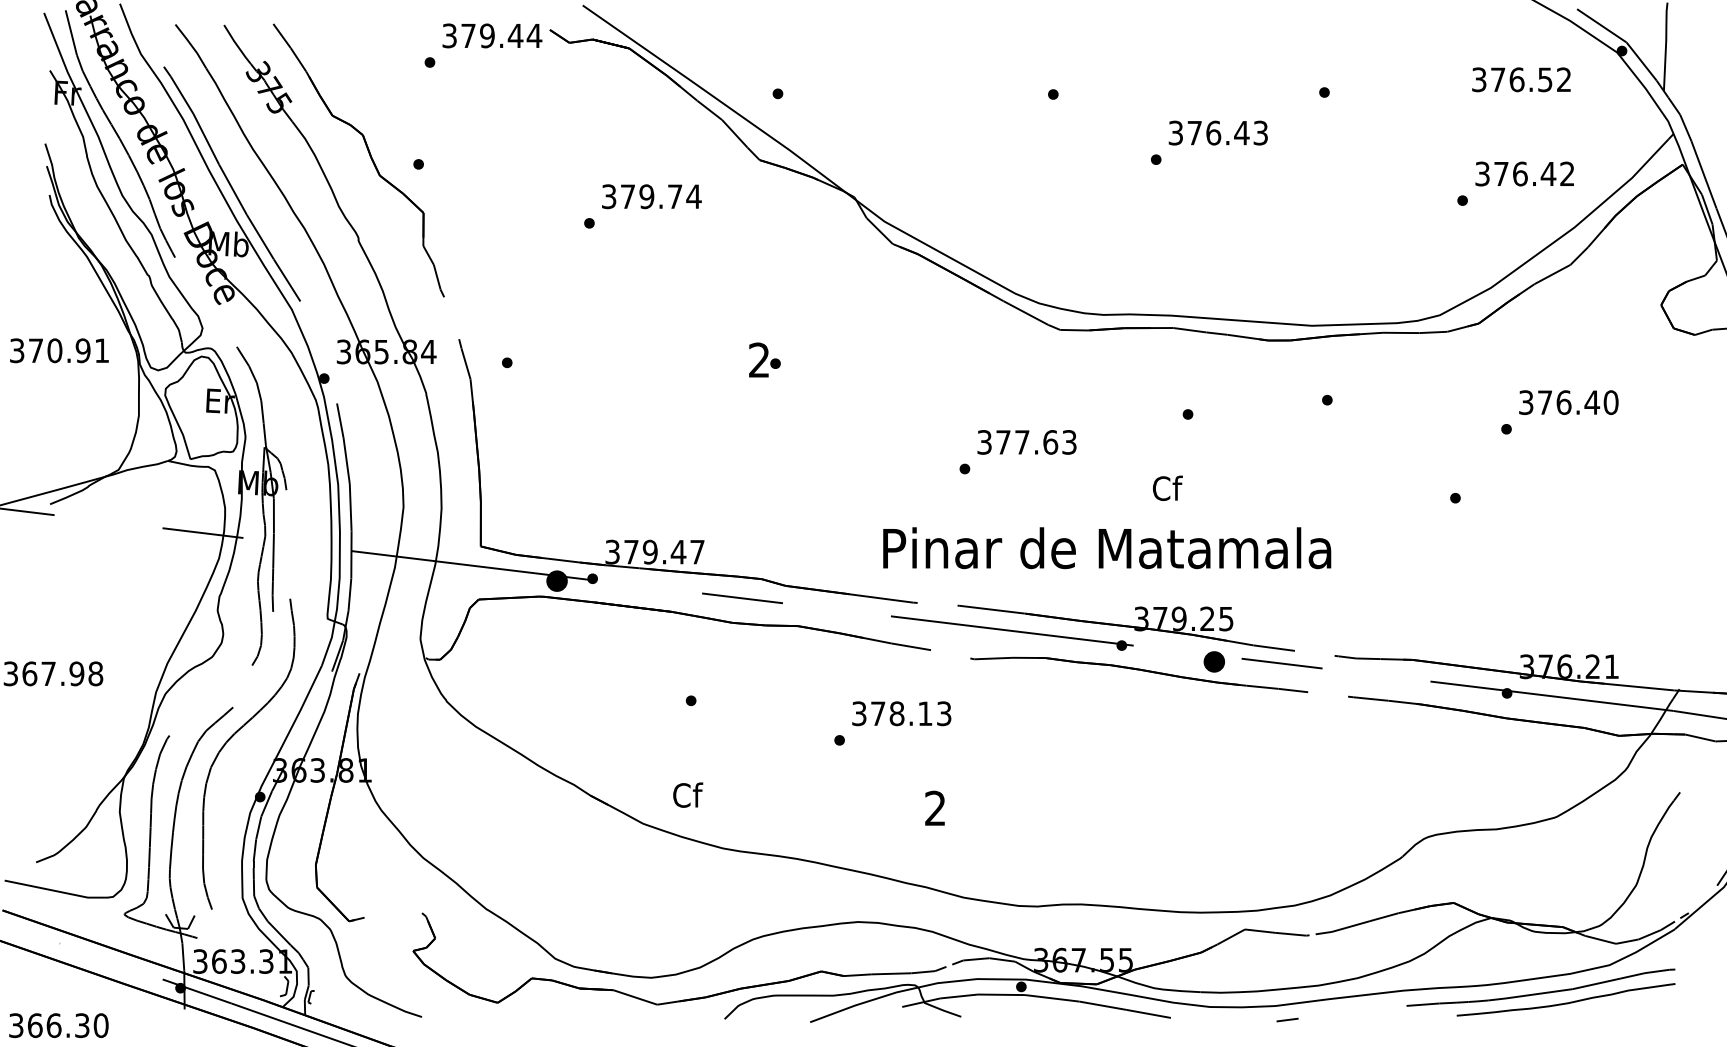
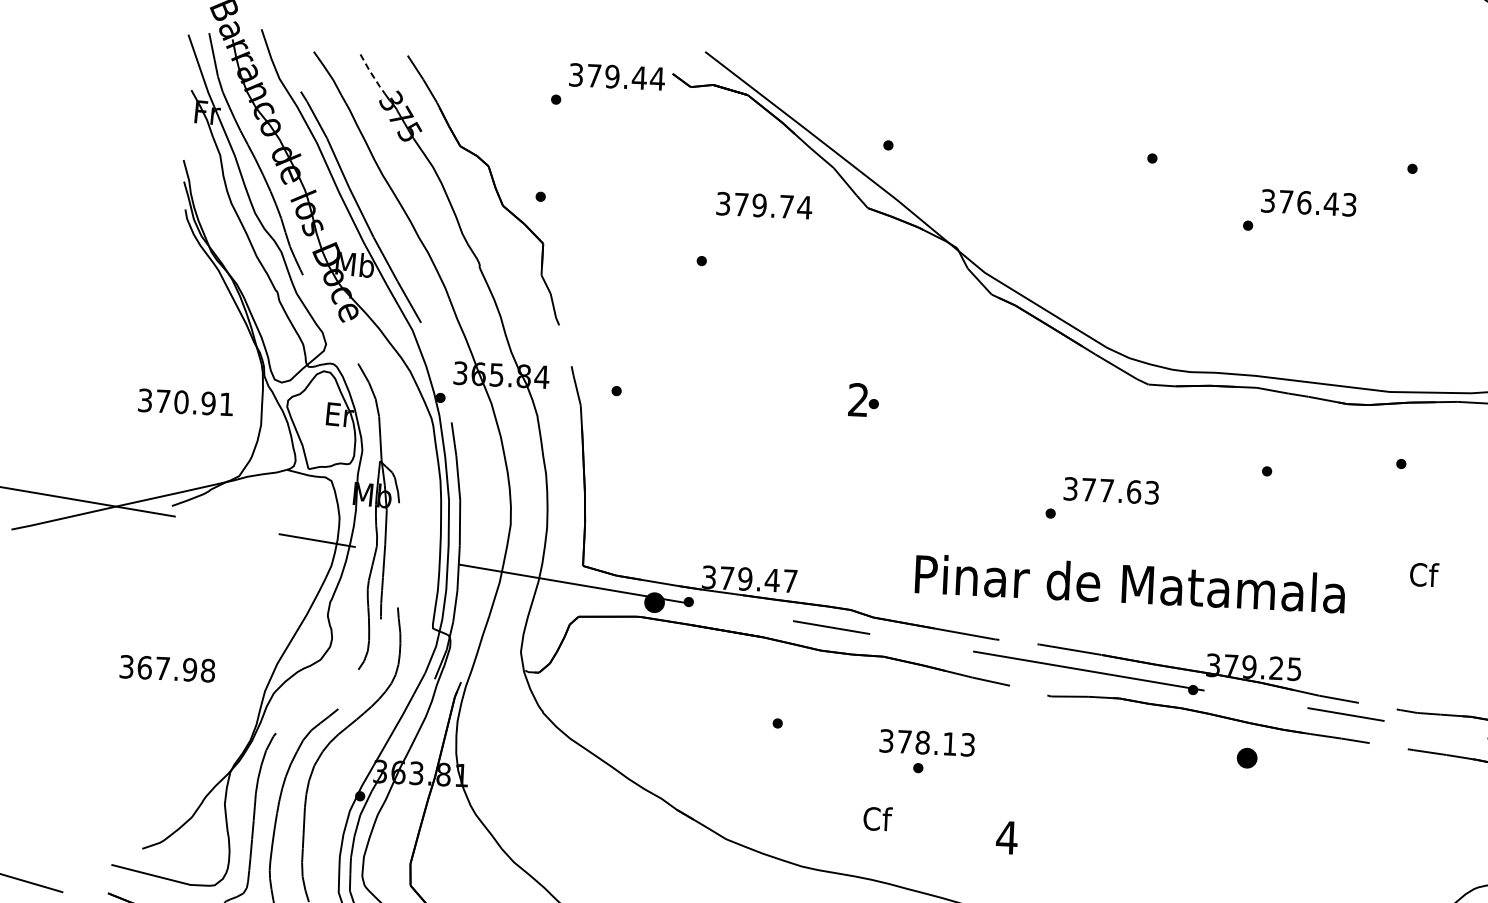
line: (236, 45) -> (371, 74), solid -> dashed
text: (651, 196) -> (764, 205), moved
text: (59, 350) -> (185, 402), moved
text: (1167, 487) -> (1424, 573), moved
text: (1107, 548) -> (1130, 584), moved
part: (1213, 661) -> (1246, 757), moved
text: (901, 713) -> (927, 742), moved
text: (688, 794) -> (878, 818), moved
text: (935, 807) -> (1007, 836), 2 -> 4

